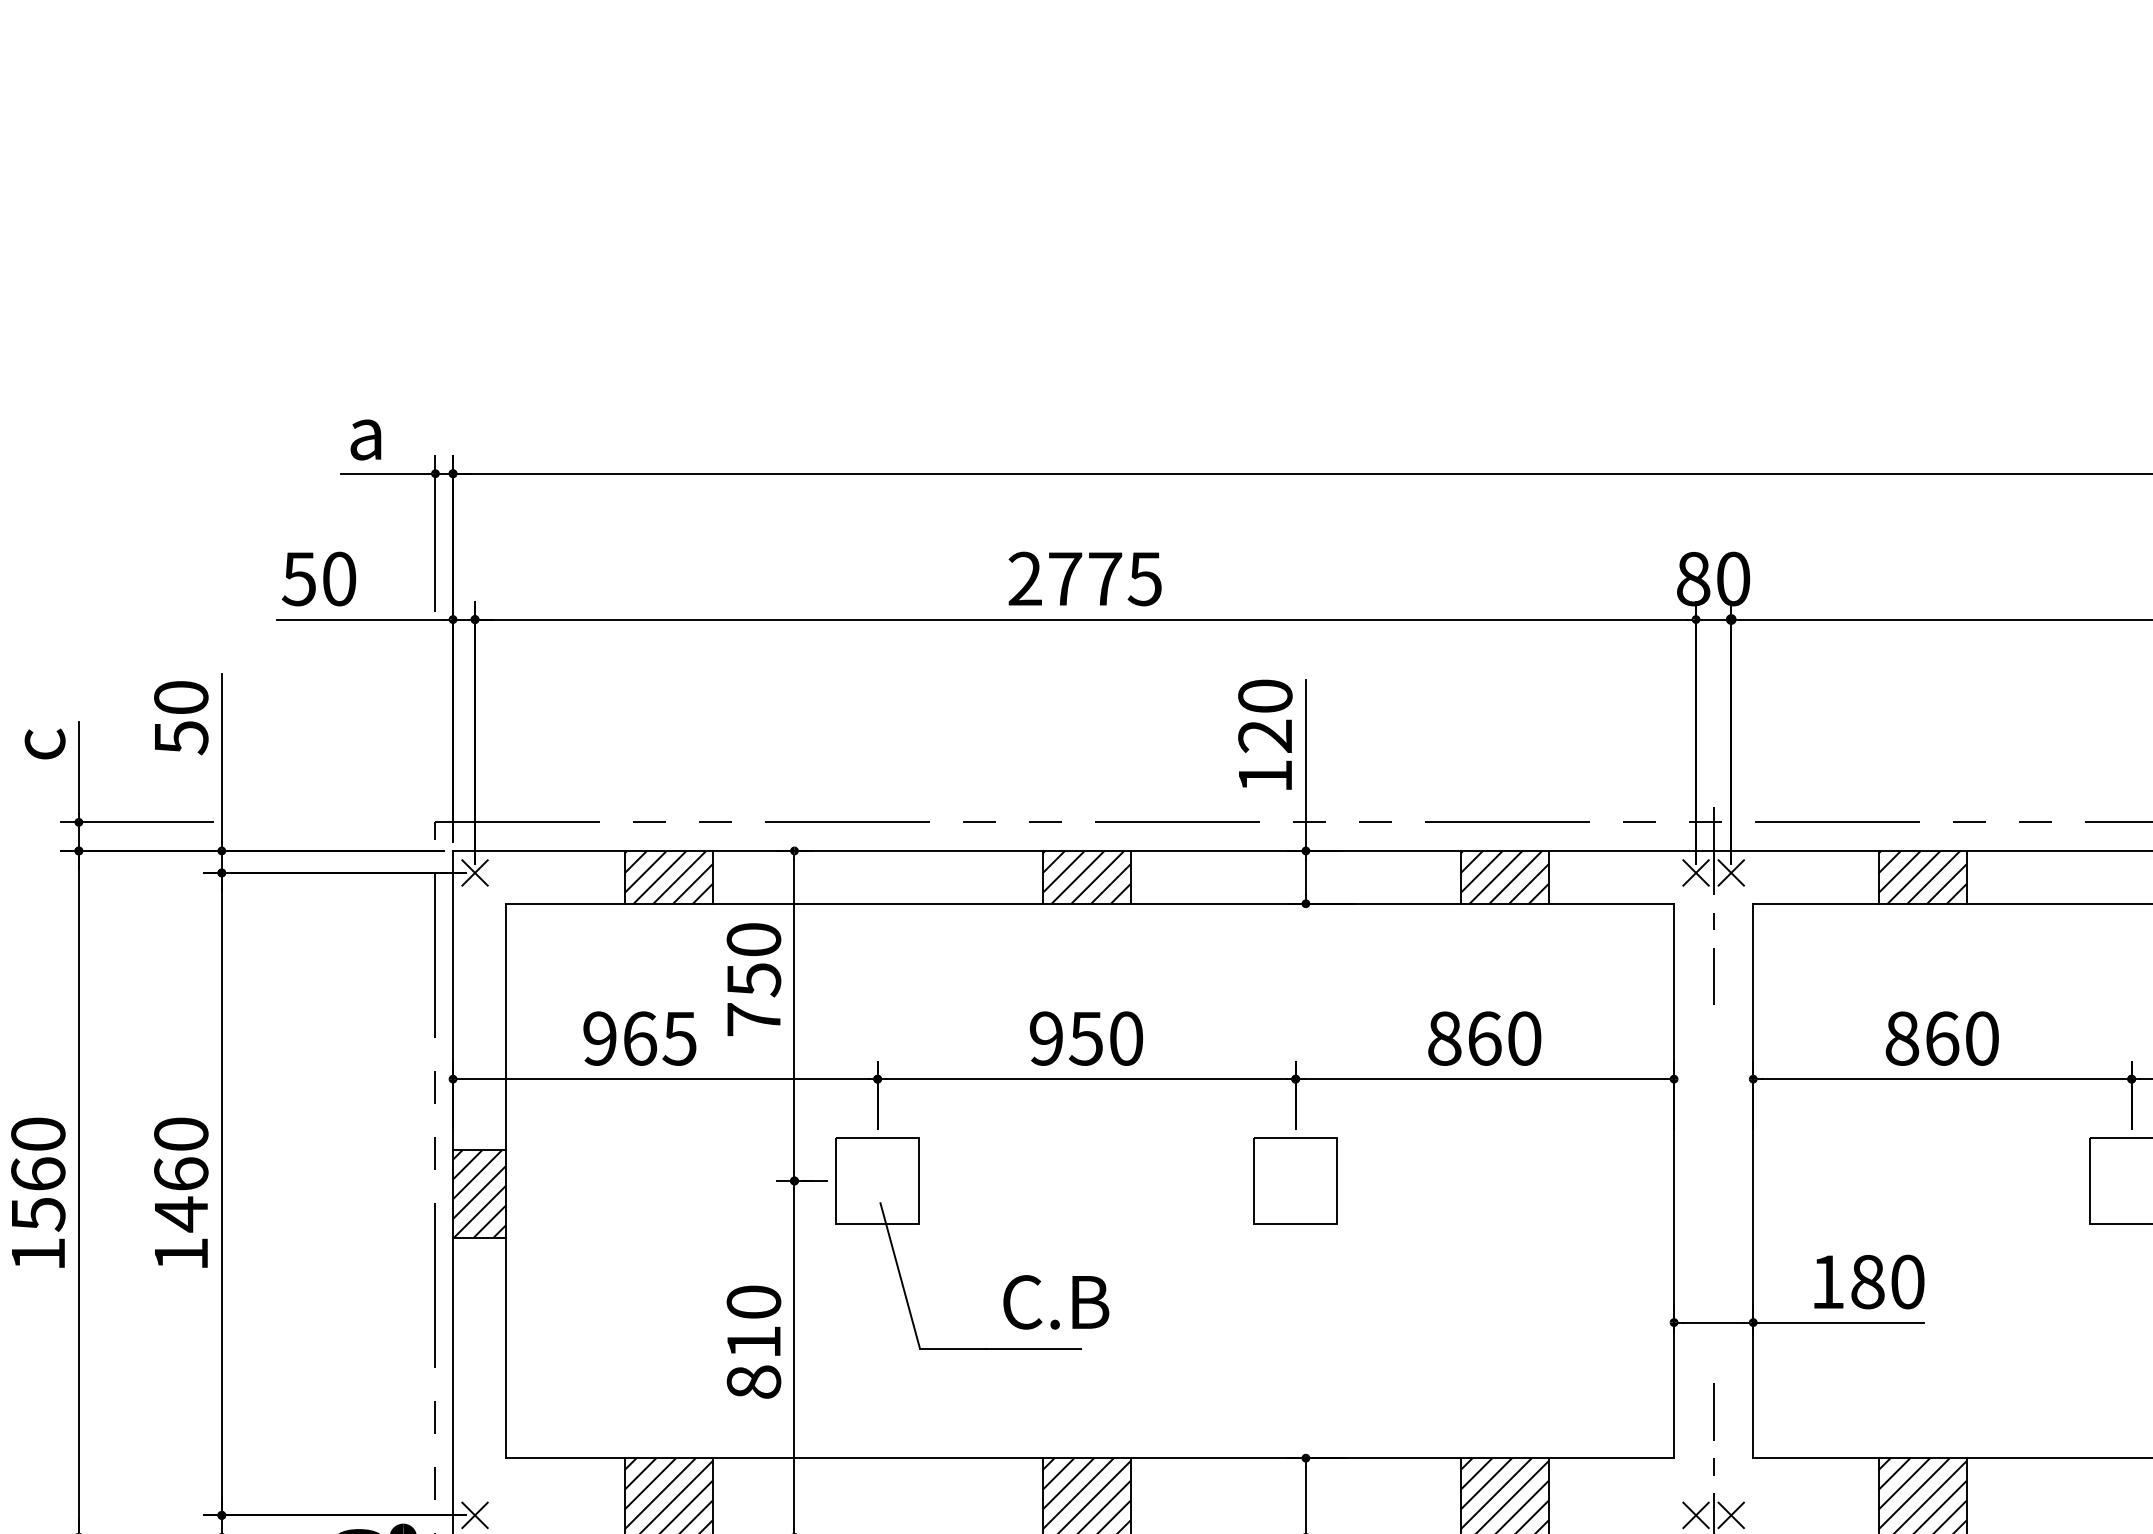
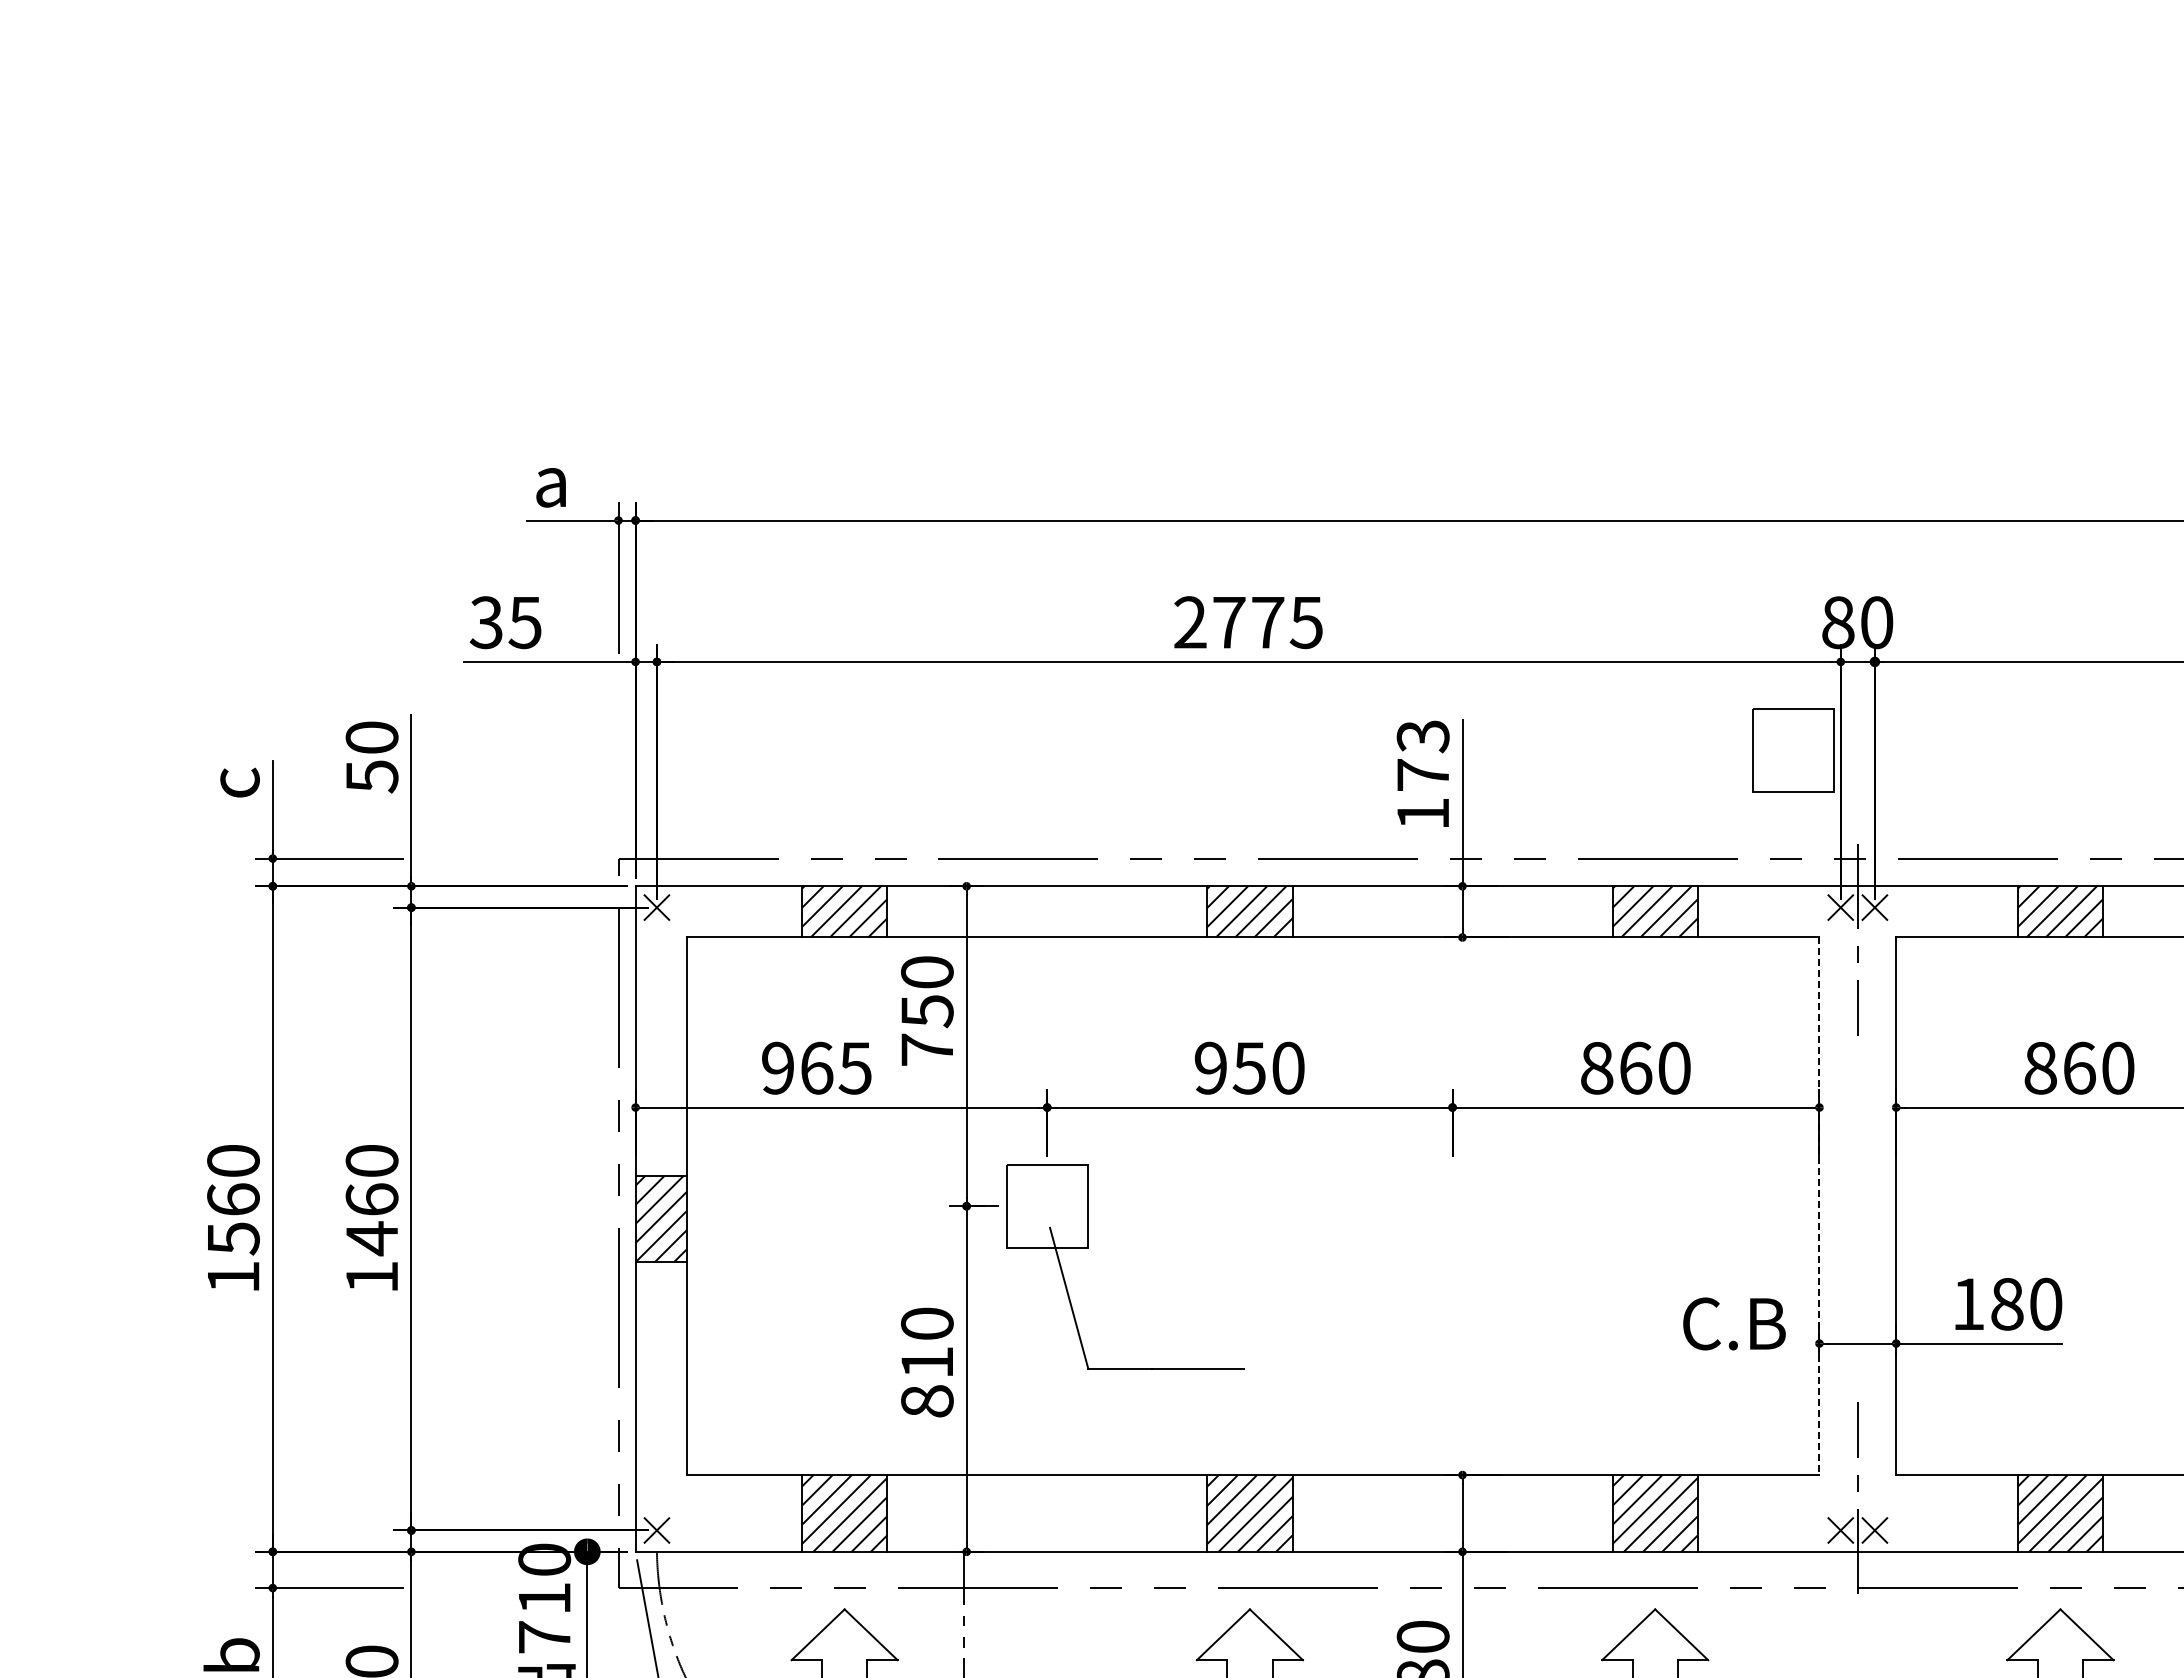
text: (318, 578) -> (505, 622), 50 -> 35
text: (1264, 716) -> (1422, 755), 120 -> 173
part: (1295, 1181) -> (1793, 750), moved
line: (1674, 1181) -> (1819, 1206), solid -> dashed
text: (1056, 1301) -> (1734, 1323), moved

